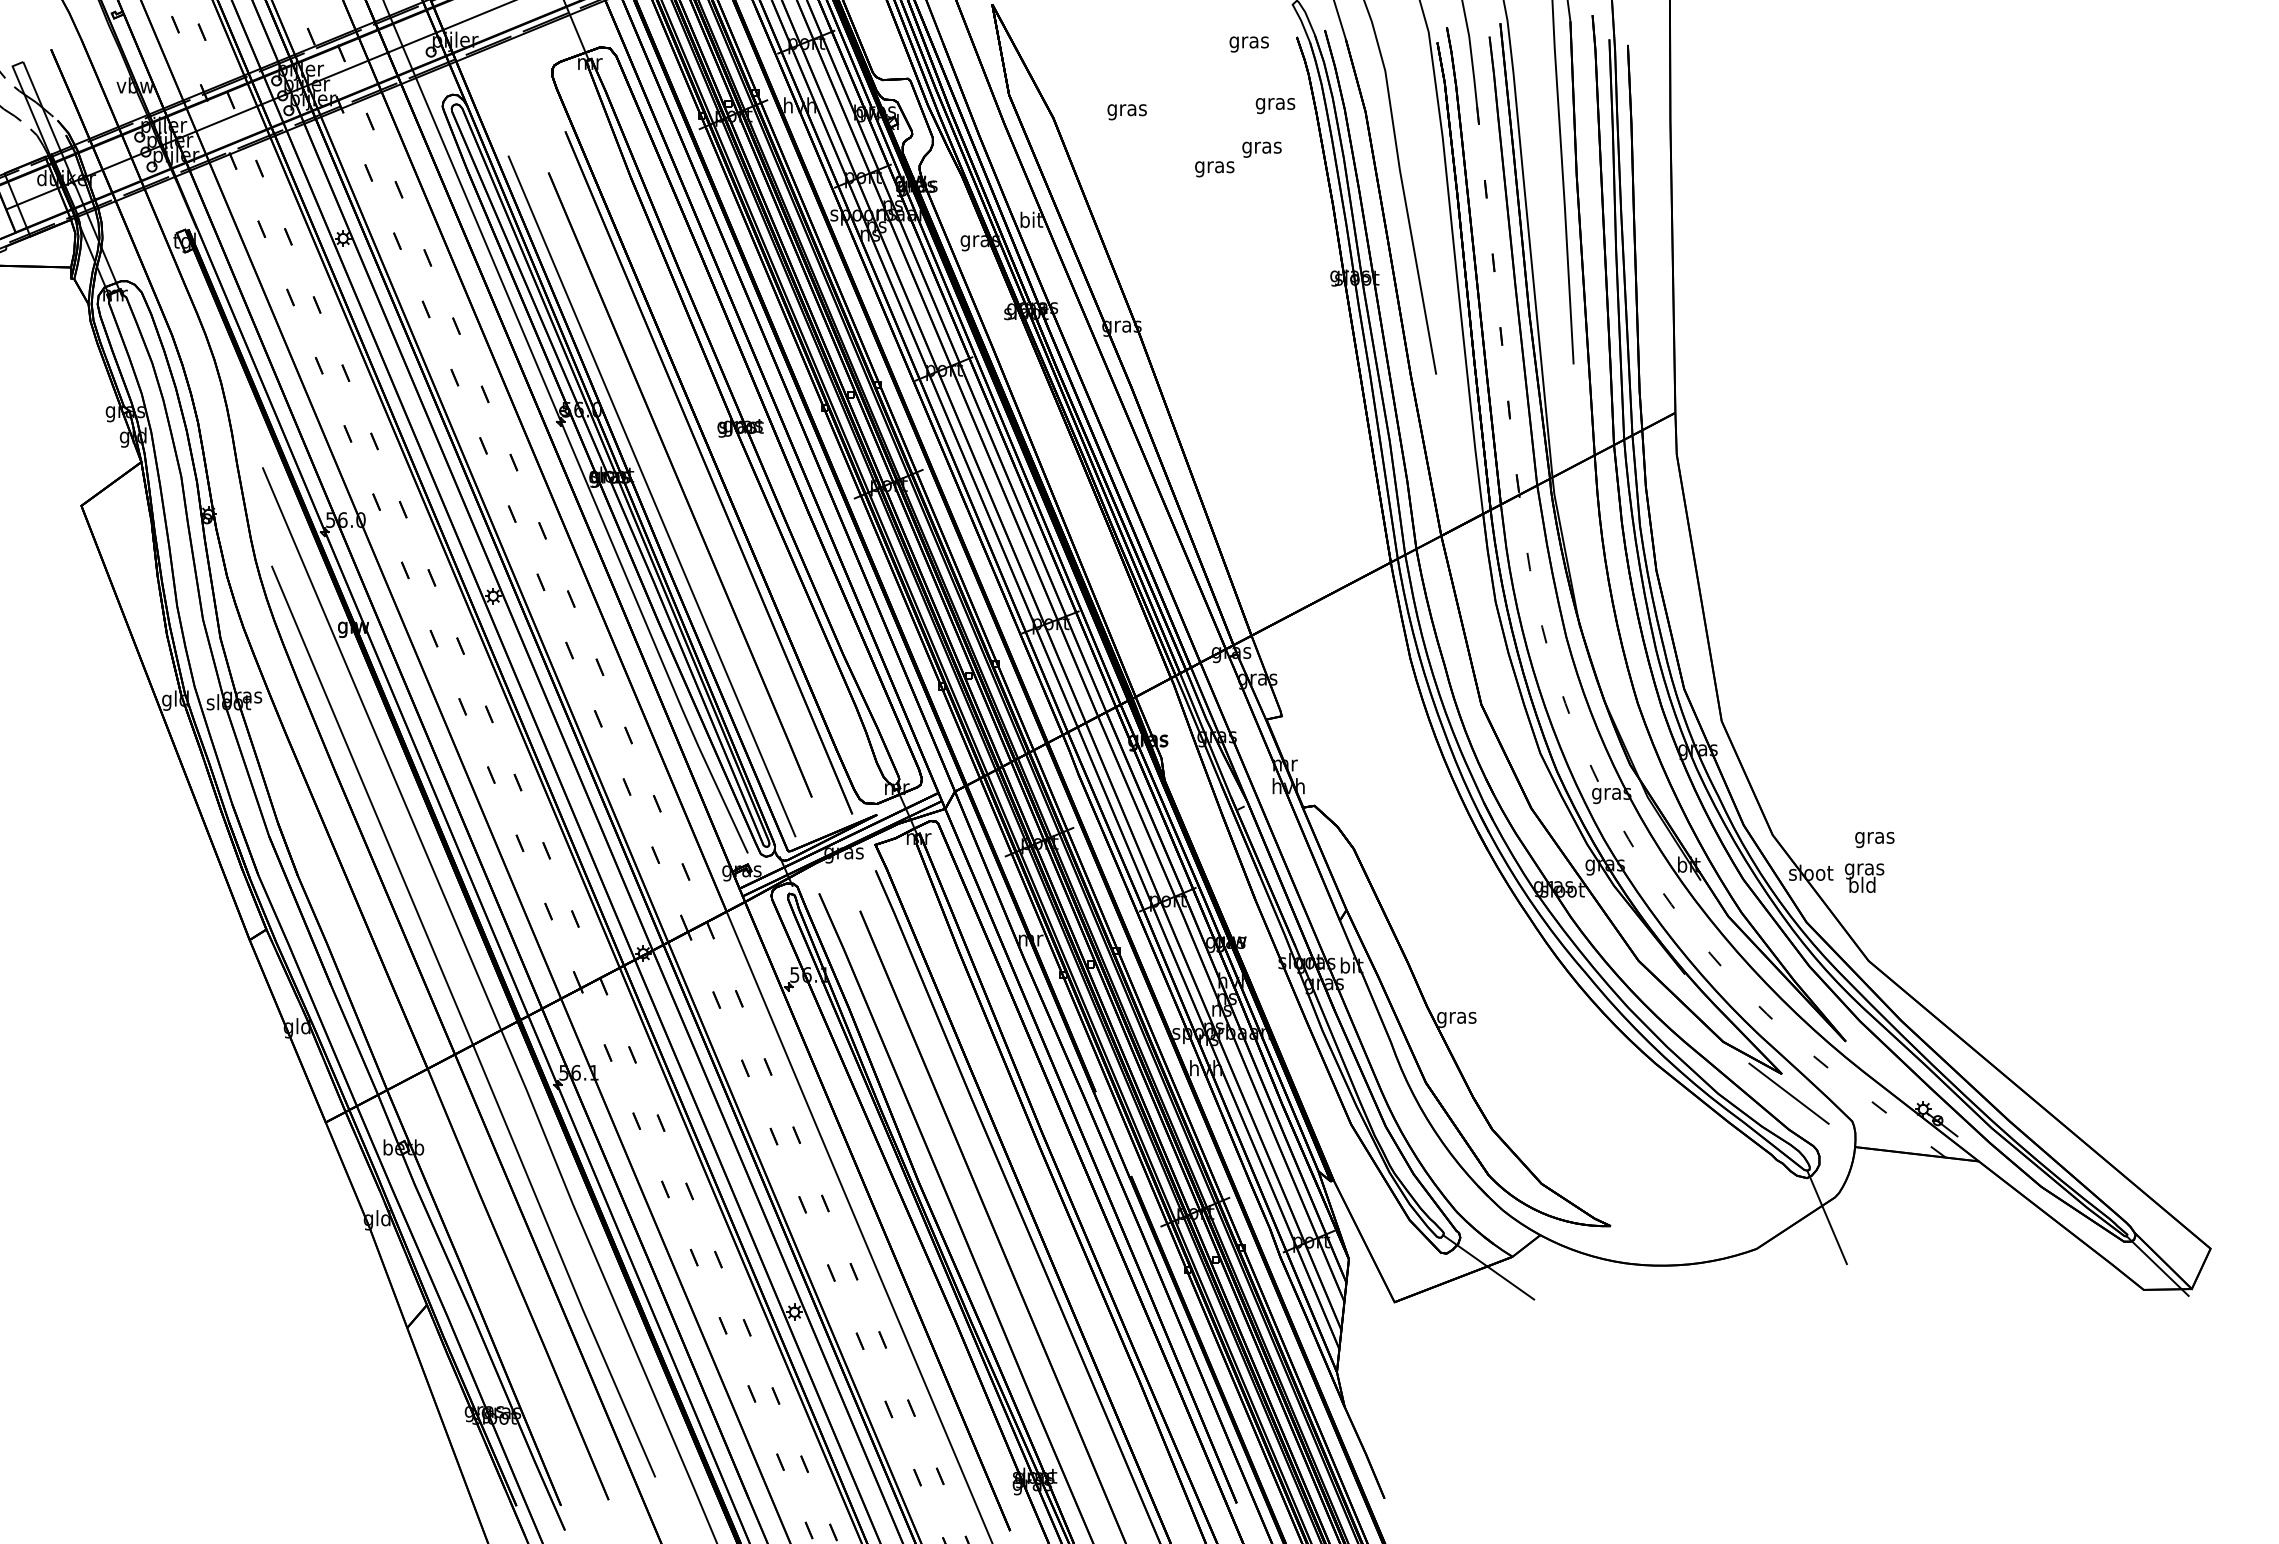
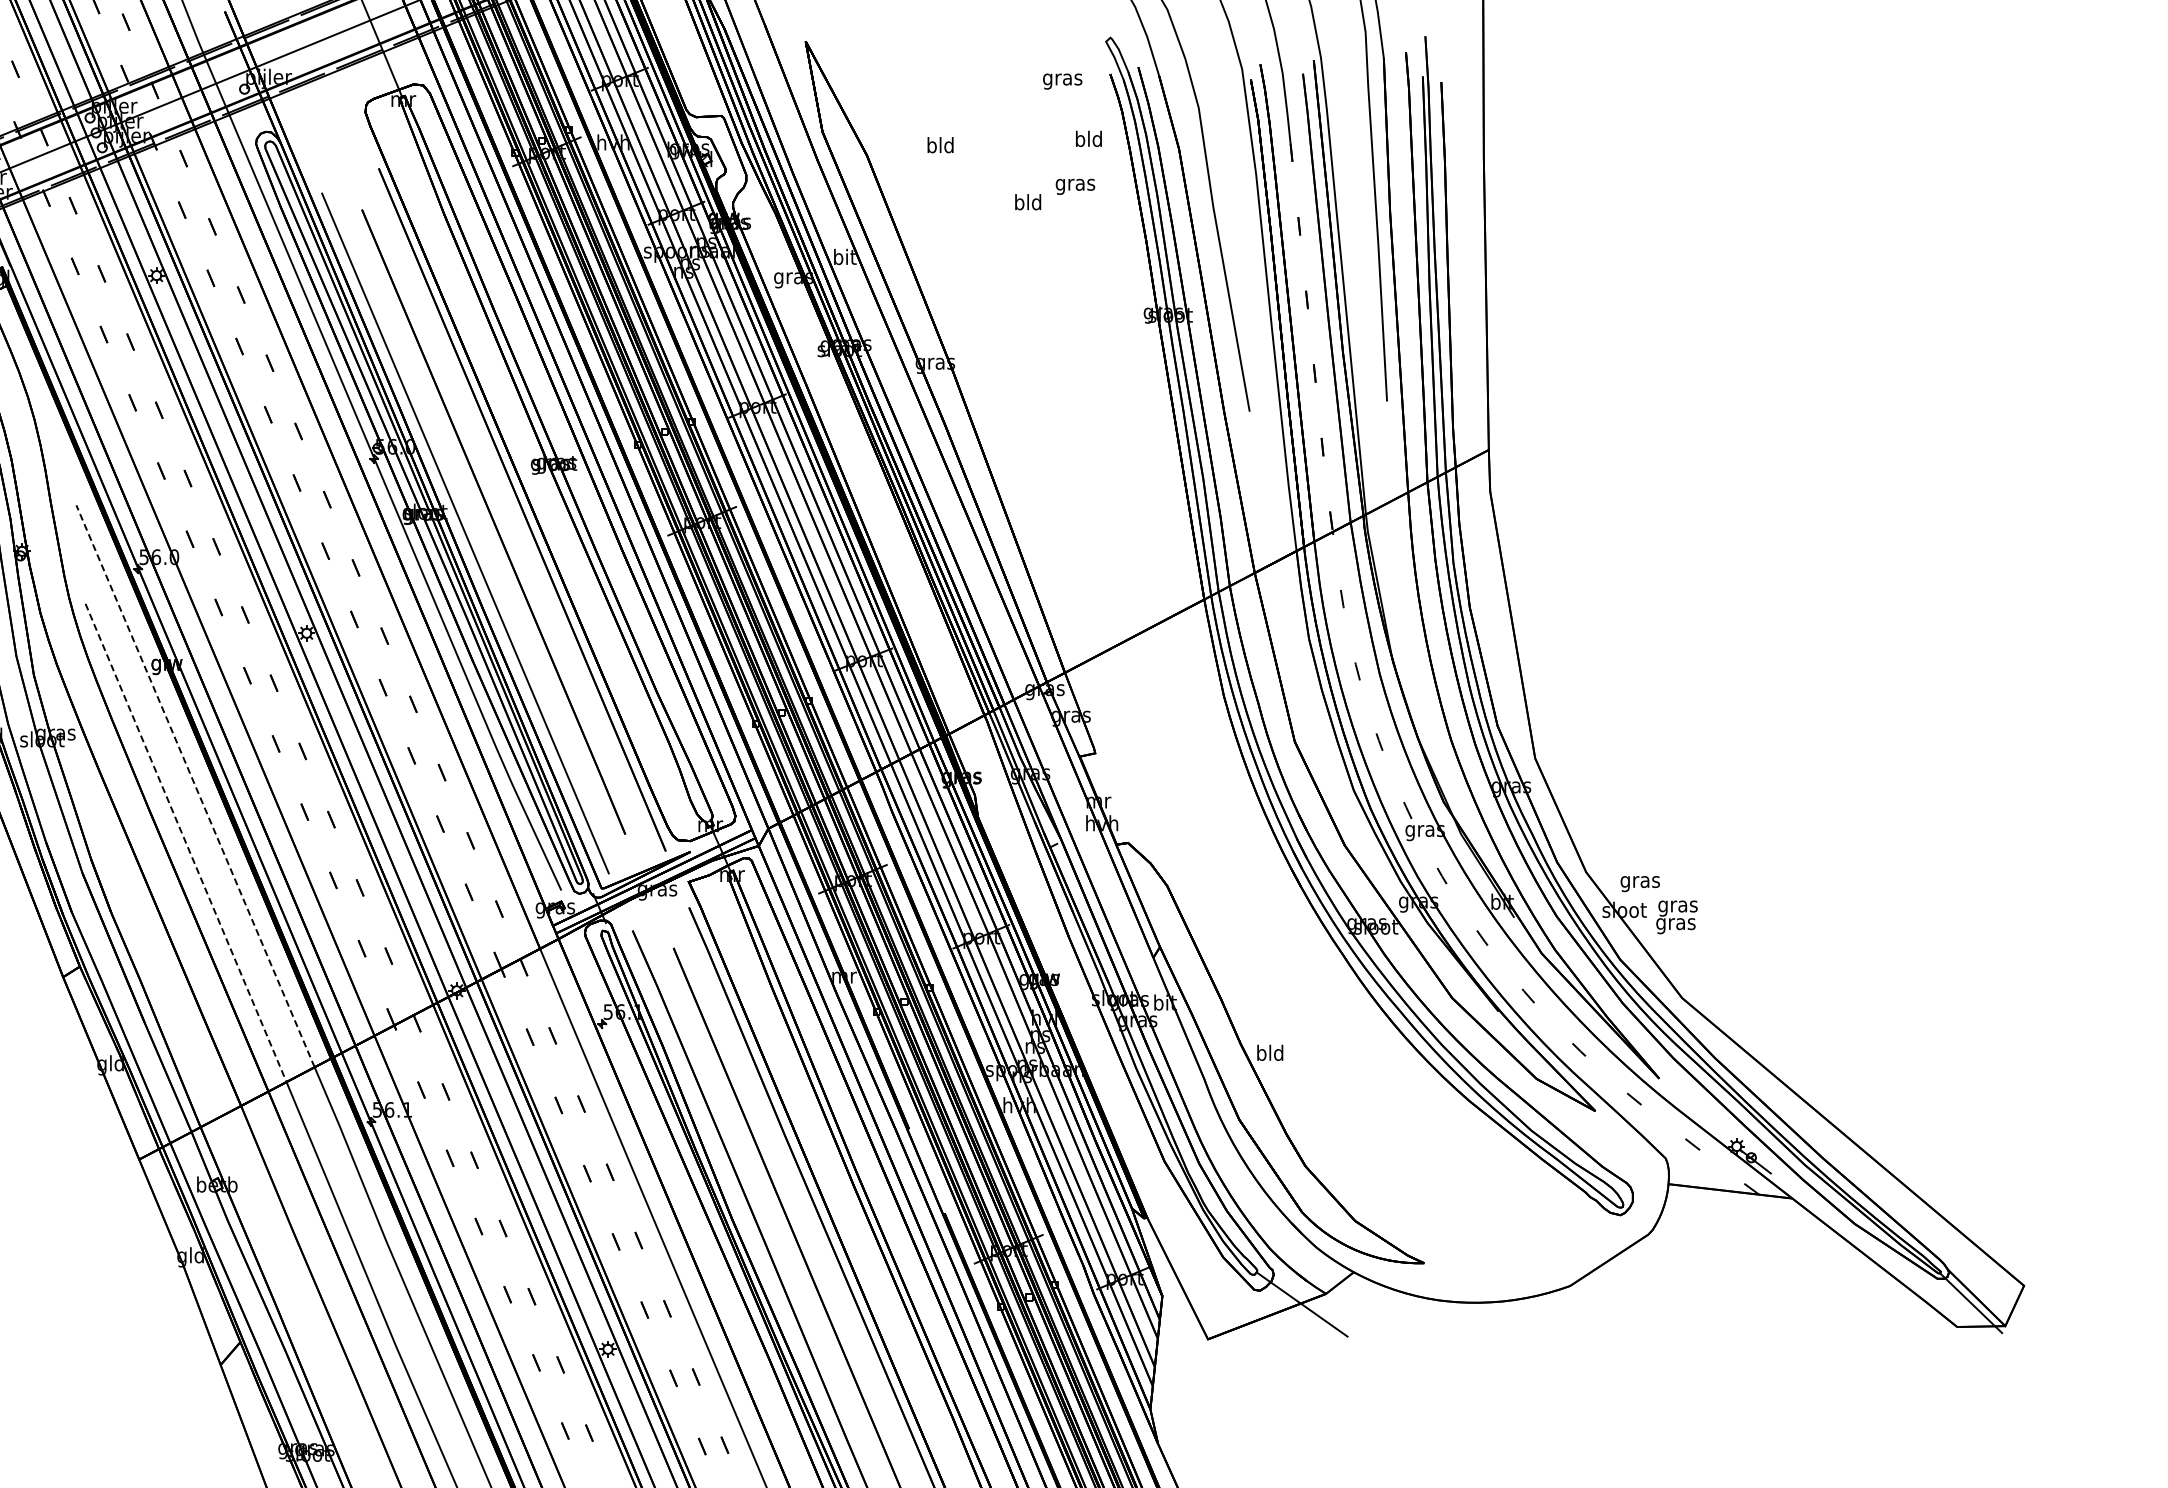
text: (1275, 103) -> (1088, 140), gras -> bld
text: (1126, 110) -> (939, 147), gras -> bld
text: (1214, 167) -> (1027, 204), gras -> bld
line: (381, 748) -> (194, 785), solid -> dashed
line: (372, 806) -> (185, 843), solid -> dashed
text: (1874, 840) -> (1639, 884), moved
text: (1862, 886) -> (1675, 923), bld -> gras
text: (1456, 1017) -> (1269, 1054), gras -> bld
line: (1788, 1093) -> (1601, 1130), removed
line: (1826, 1217) -> (1639, 1254), removed

